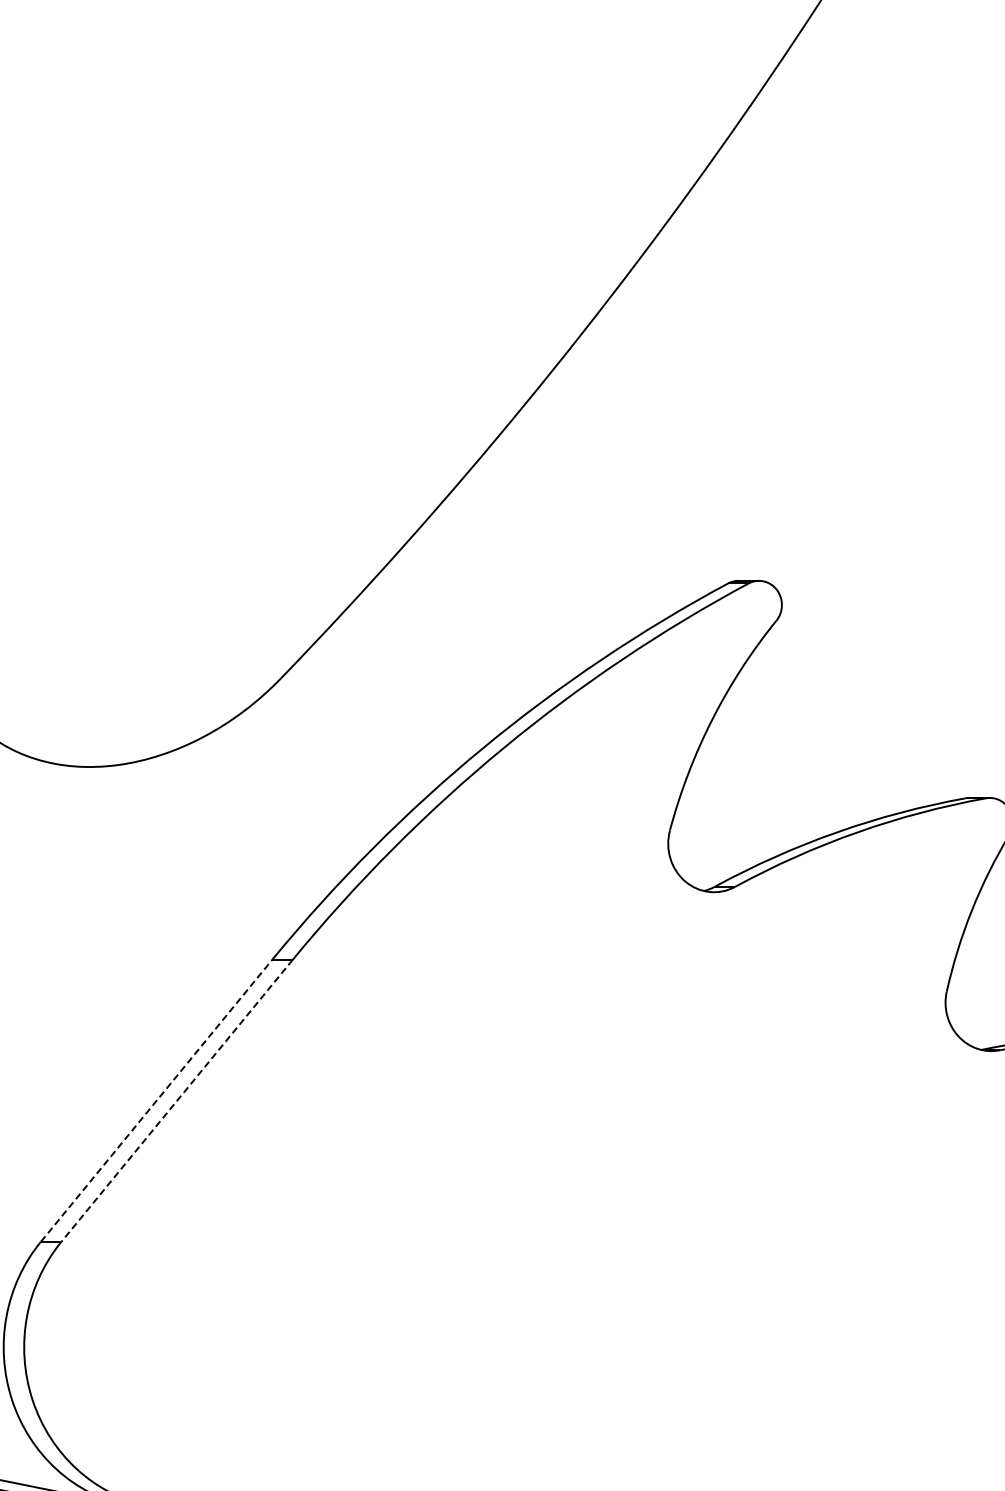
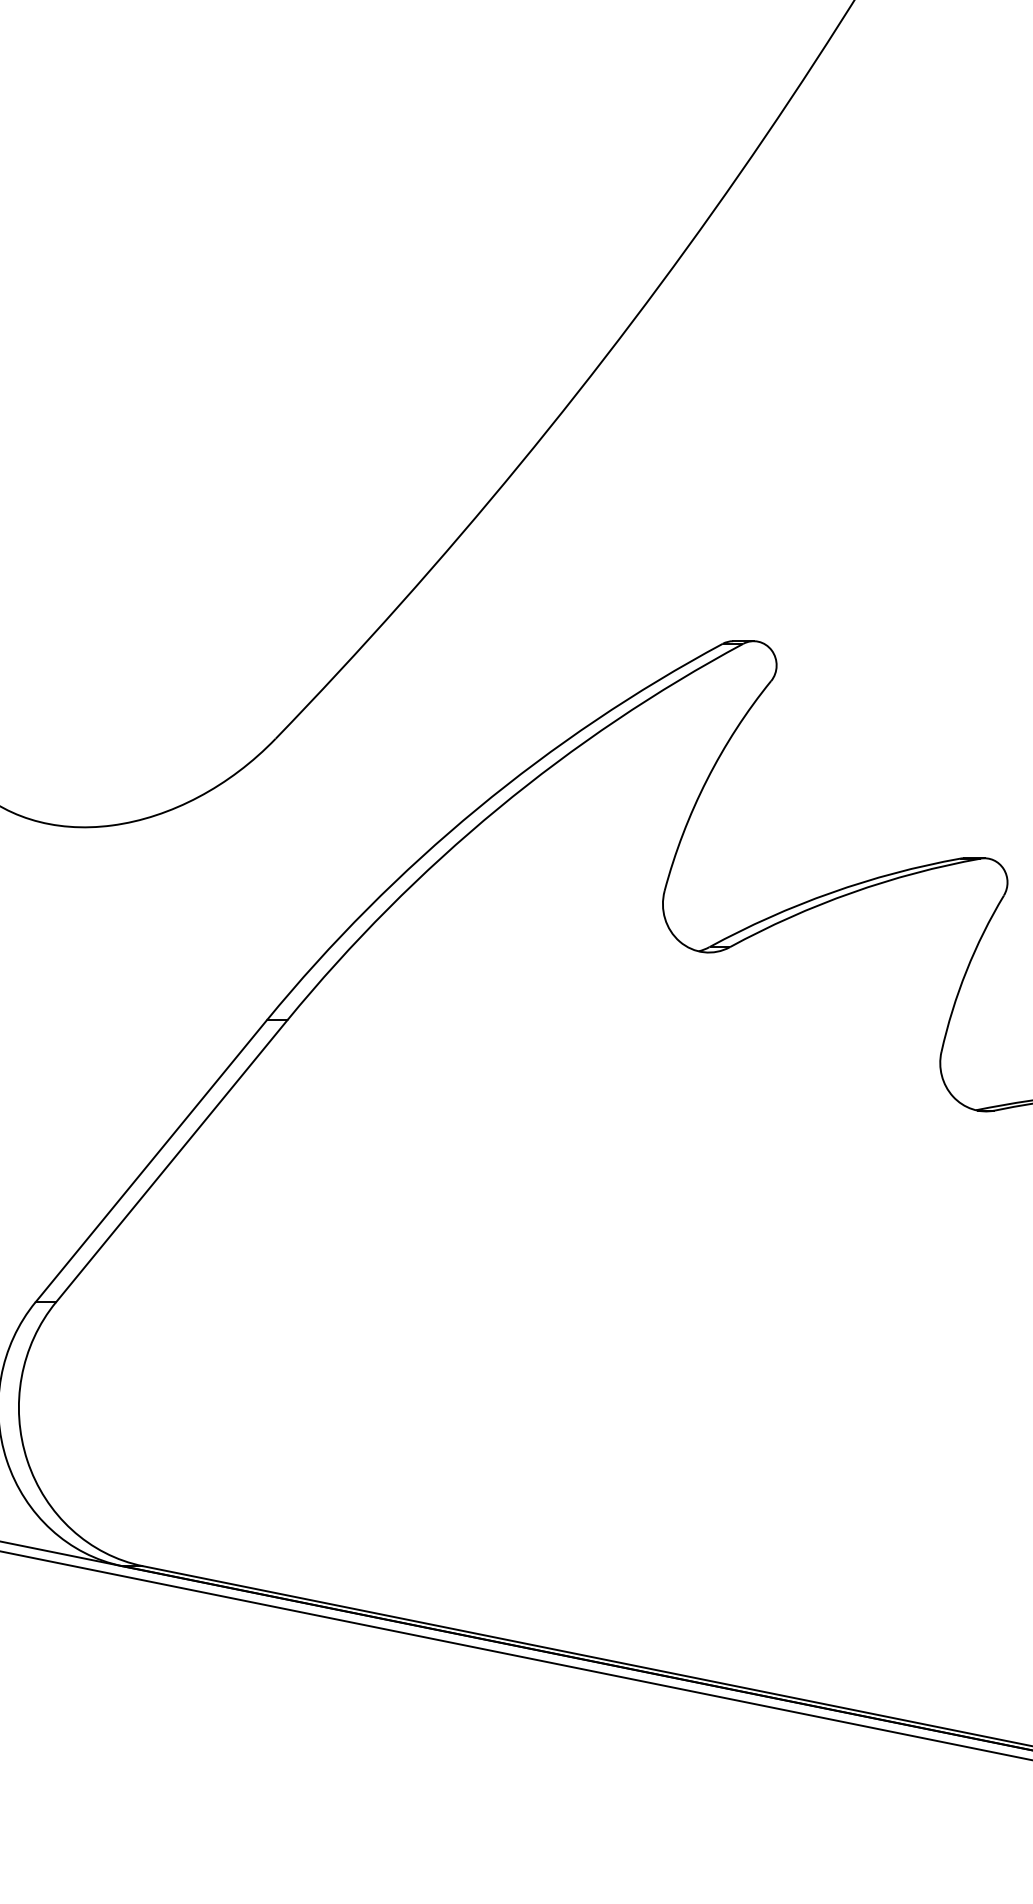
line: (156, 1100) -> (151, 1160), dashed -> solid
line: (176, 1101) -> (171, 1161), dashed -> solid

